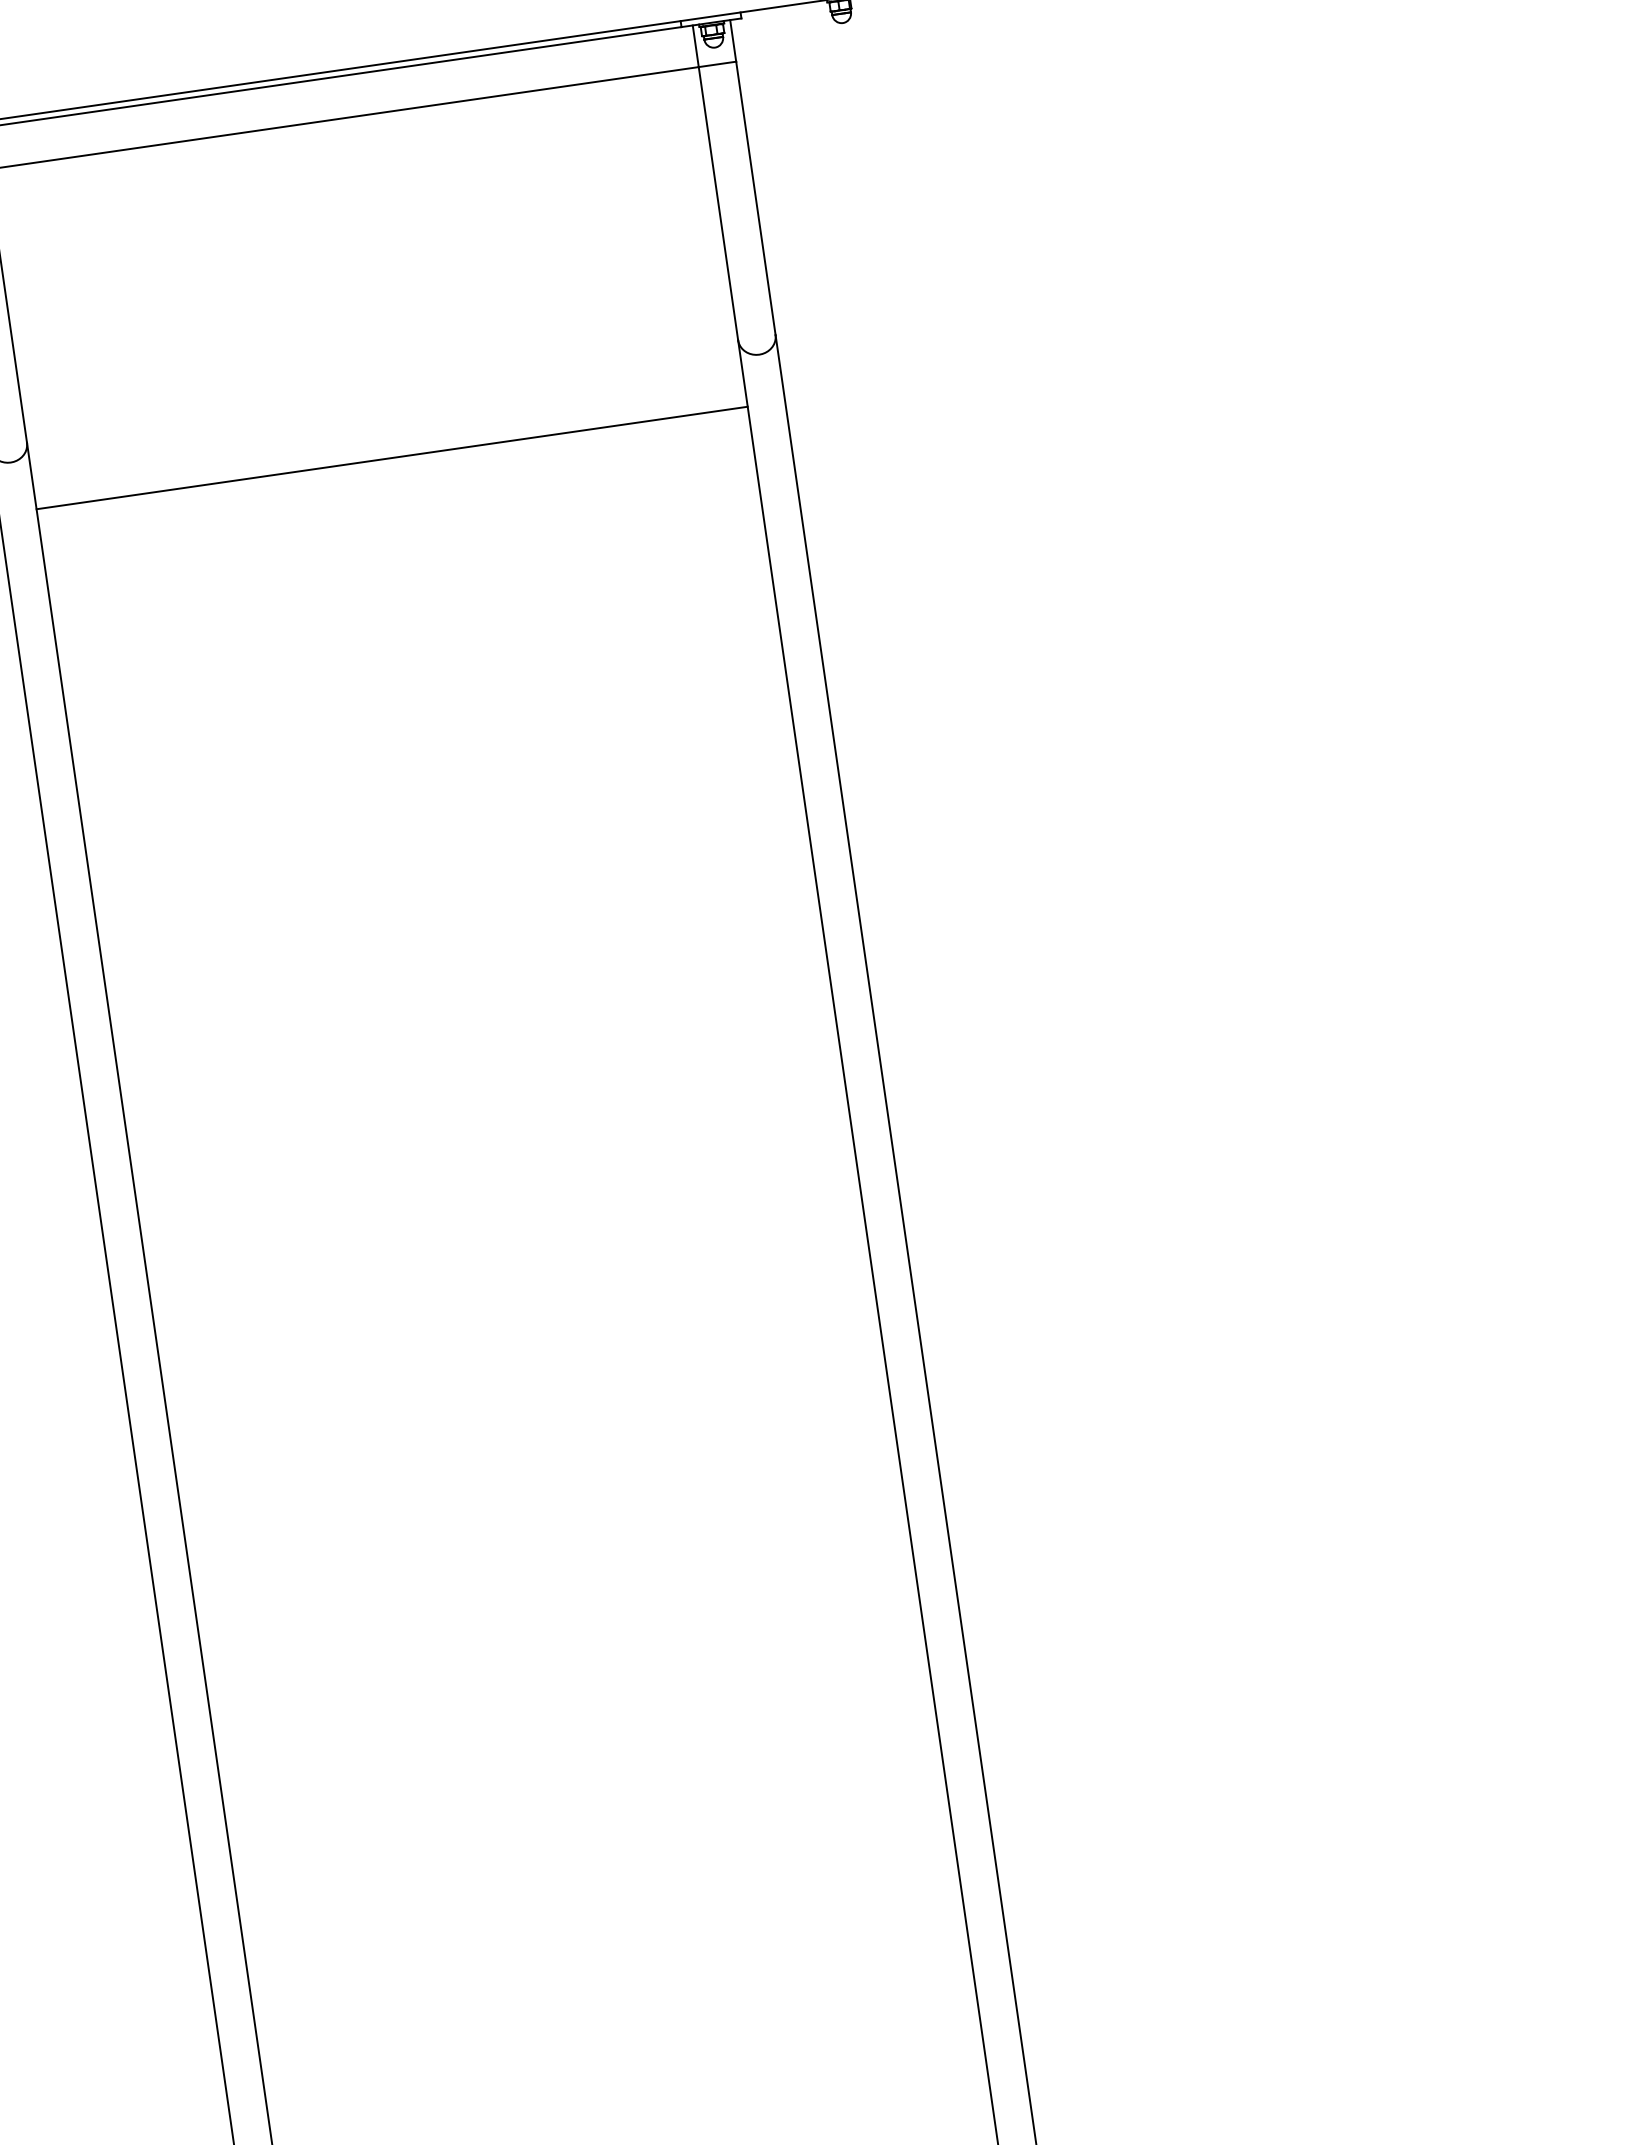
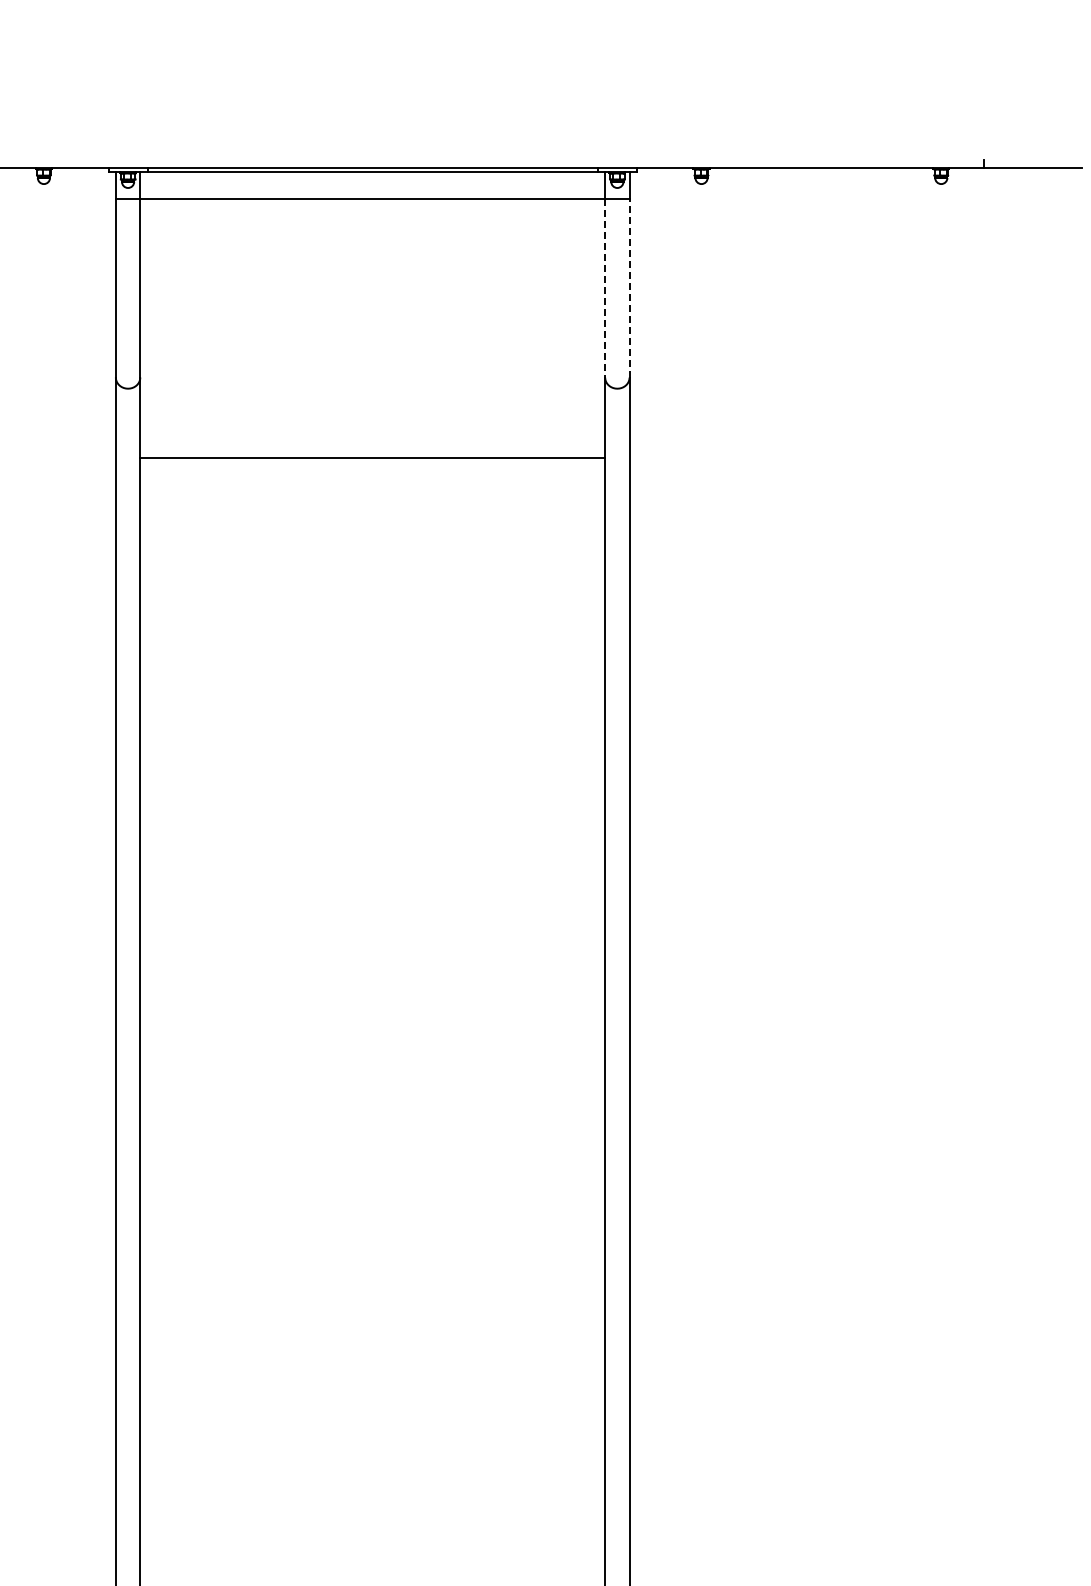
line: (755, 197) -> (629, 287), solid -> dashed
line: (719, 204) -> (605, 288), solid -> dashed
line: (391, 457) -> (372, 457), moved

